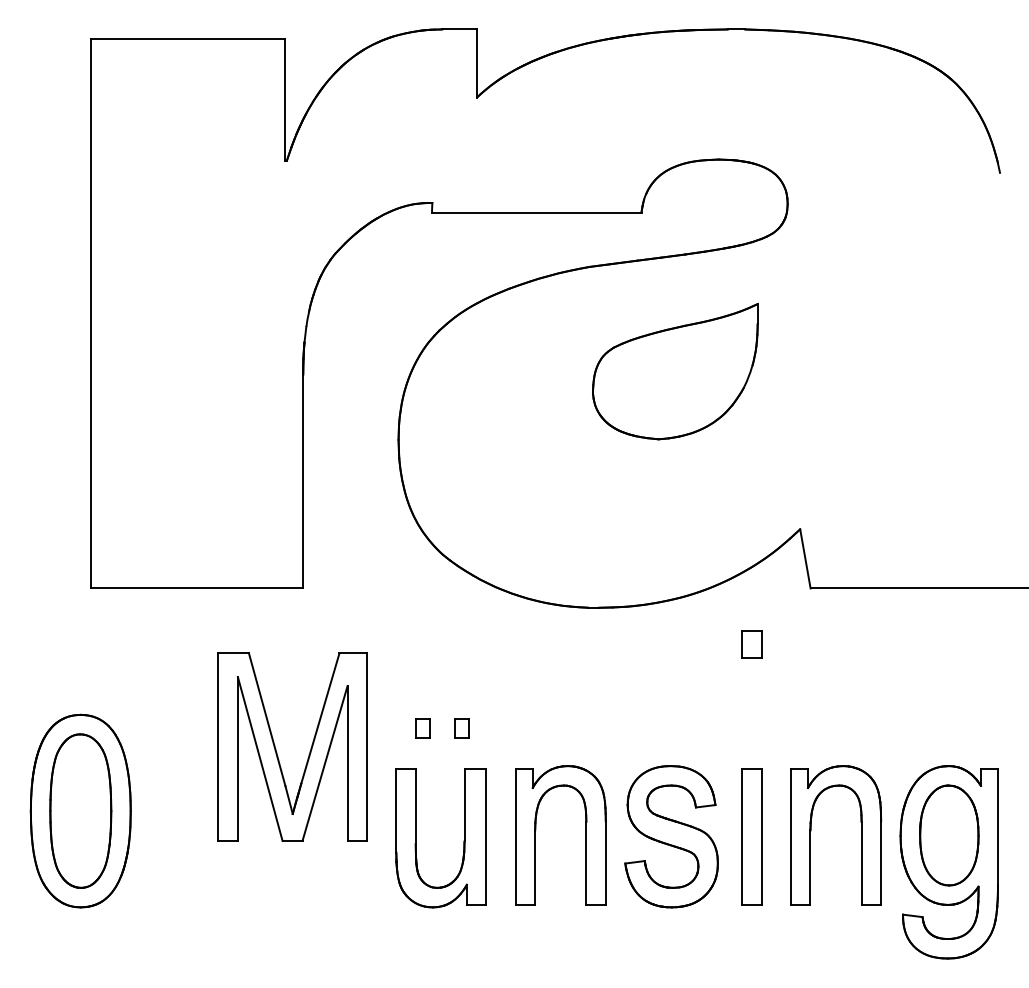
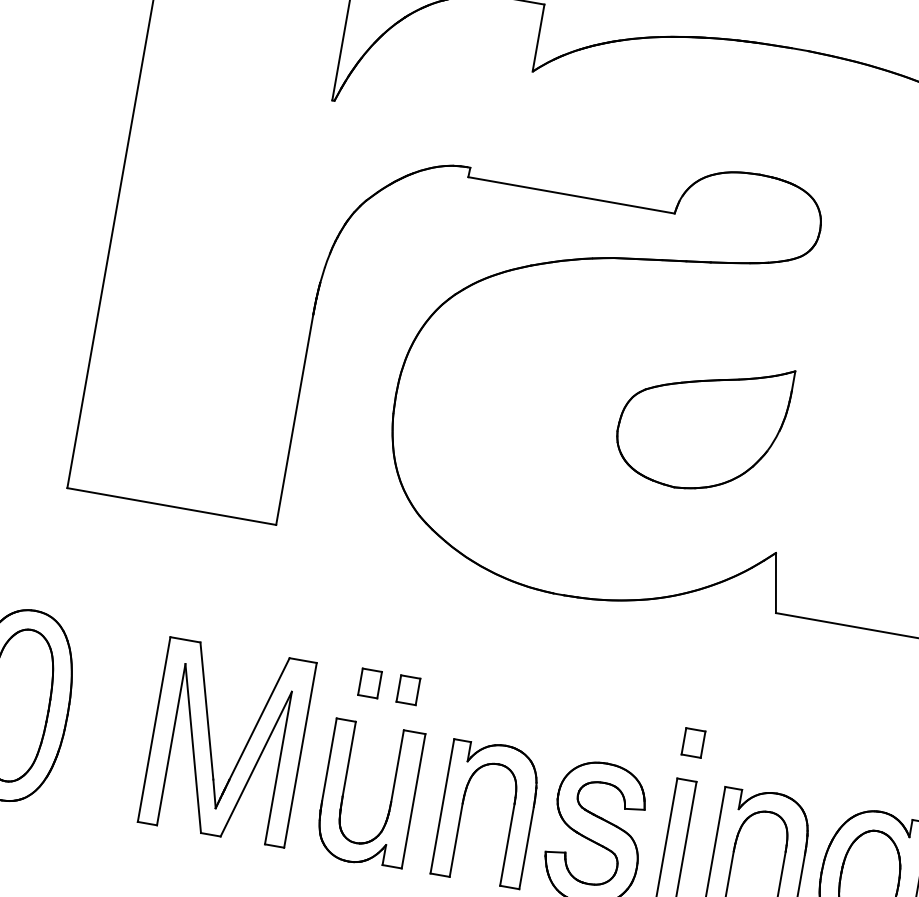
part: (675, 371) -> (702, 423), moved
part: (751, 644) -> (693, 742), moved
part: (422, 728) -> (369, 683), size x1.43
part: (461, 728) -> (407, 690), size x1.43
part: (277, 752) -> (211, 745), moved

